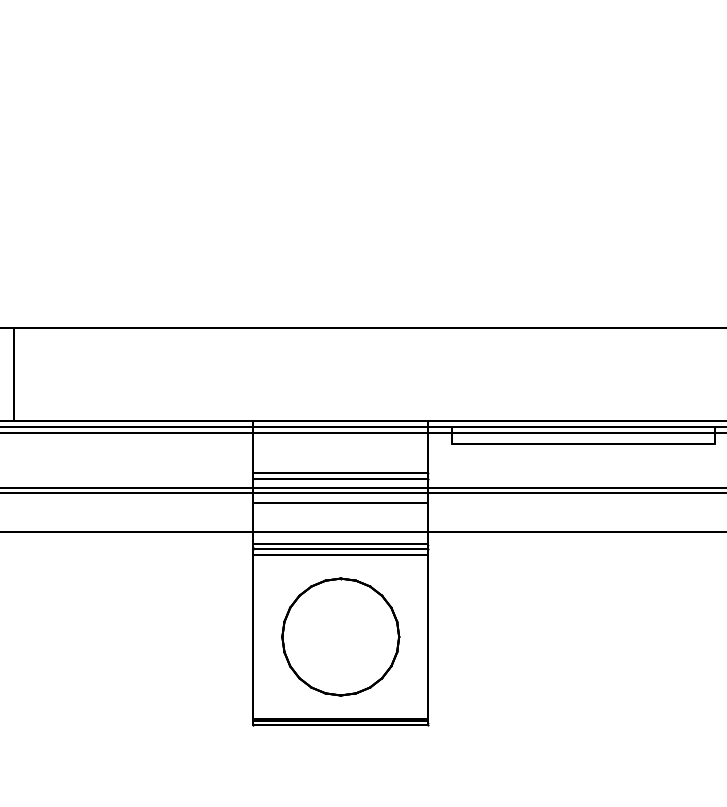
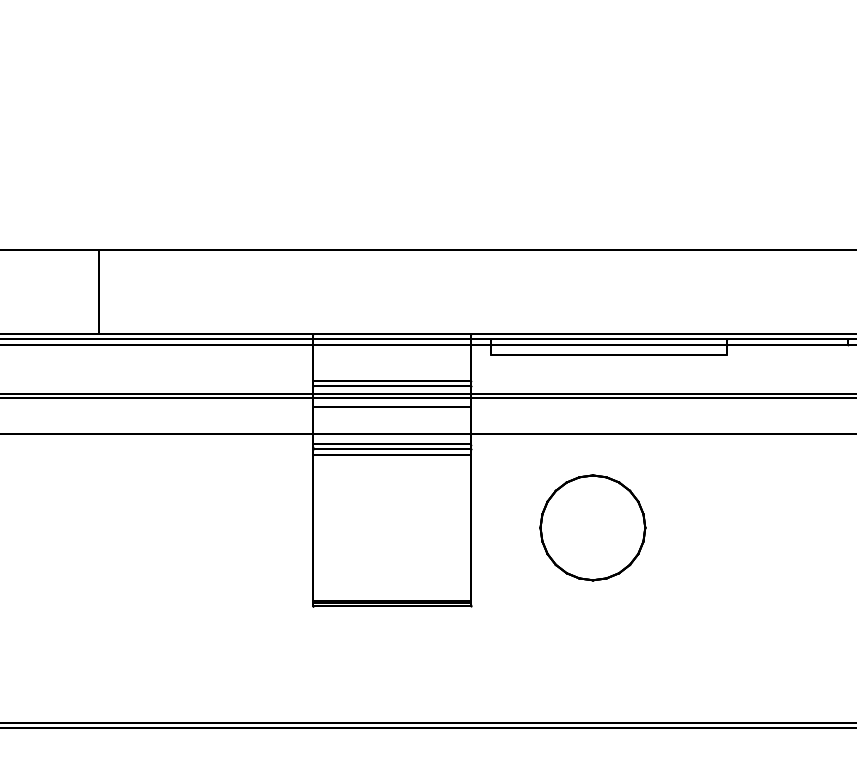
part: (340, 636) -> (592, 527), moved

